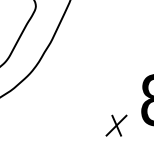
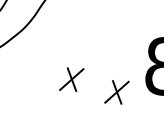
part: (75, 116) -> (71, 79), added

